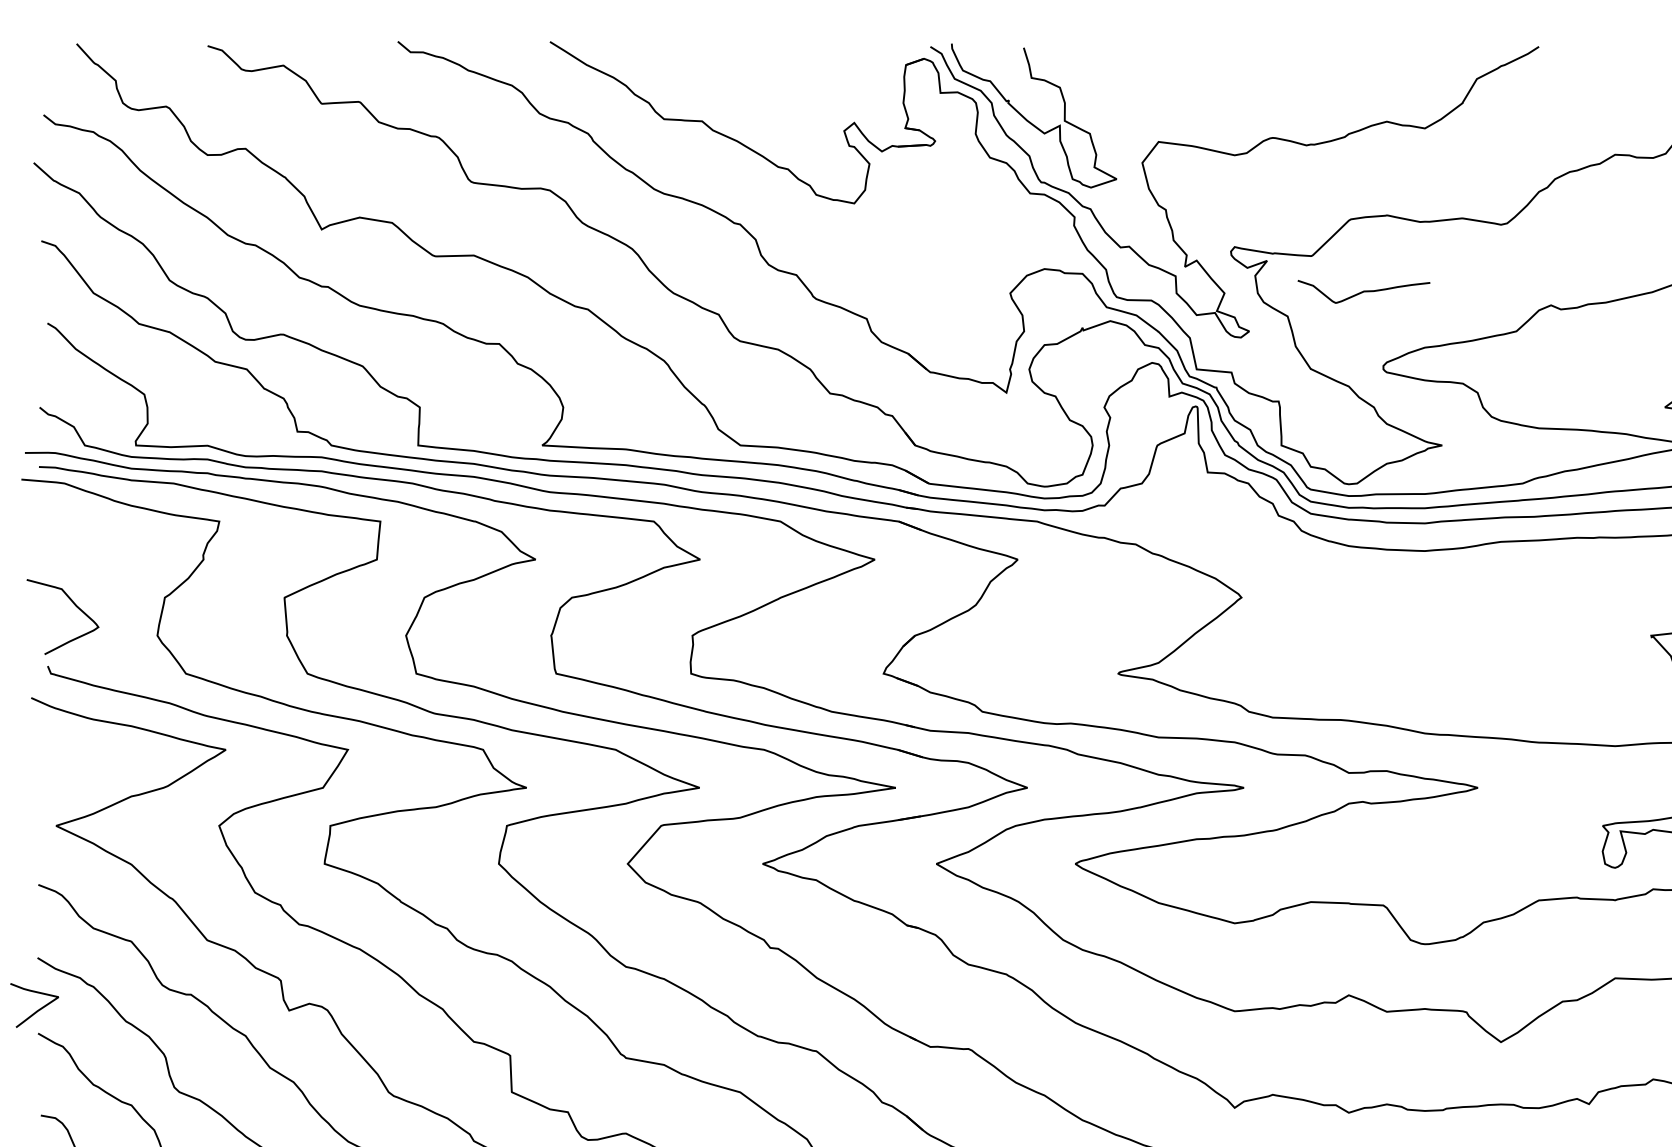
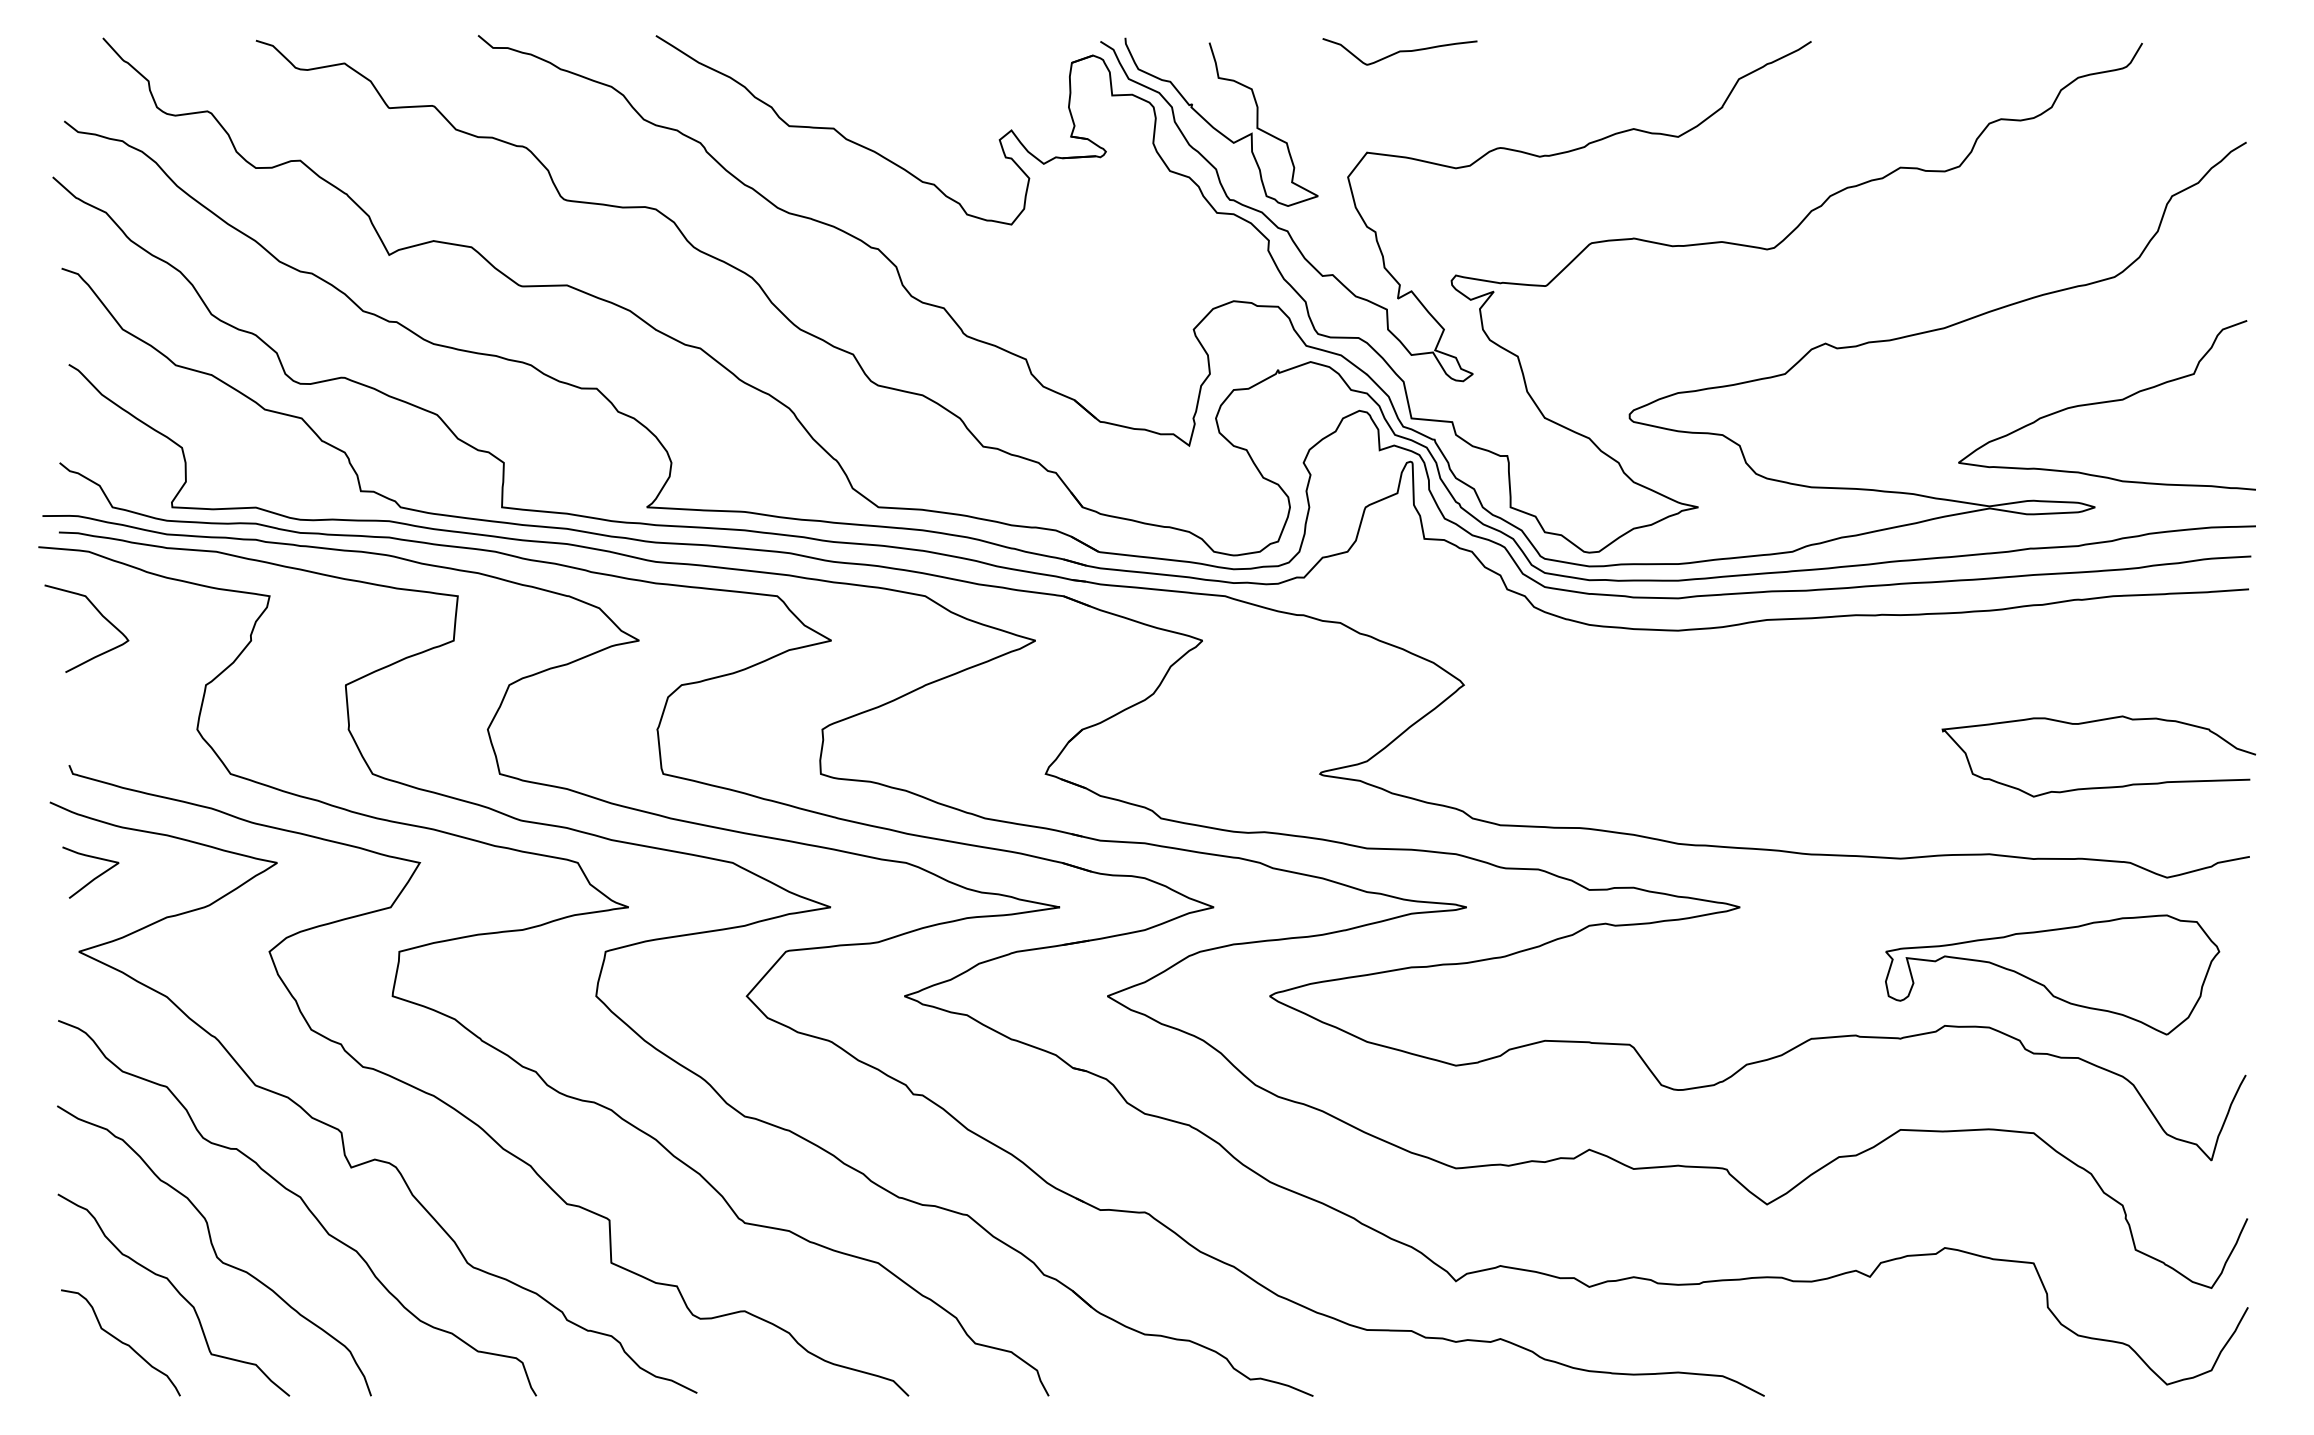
curve: (1363, 291) -> (1399, 51), moved
curve: (74, 604) -> (100, 614), moved
curve: (37, 1009) -> (94, 877), moved

